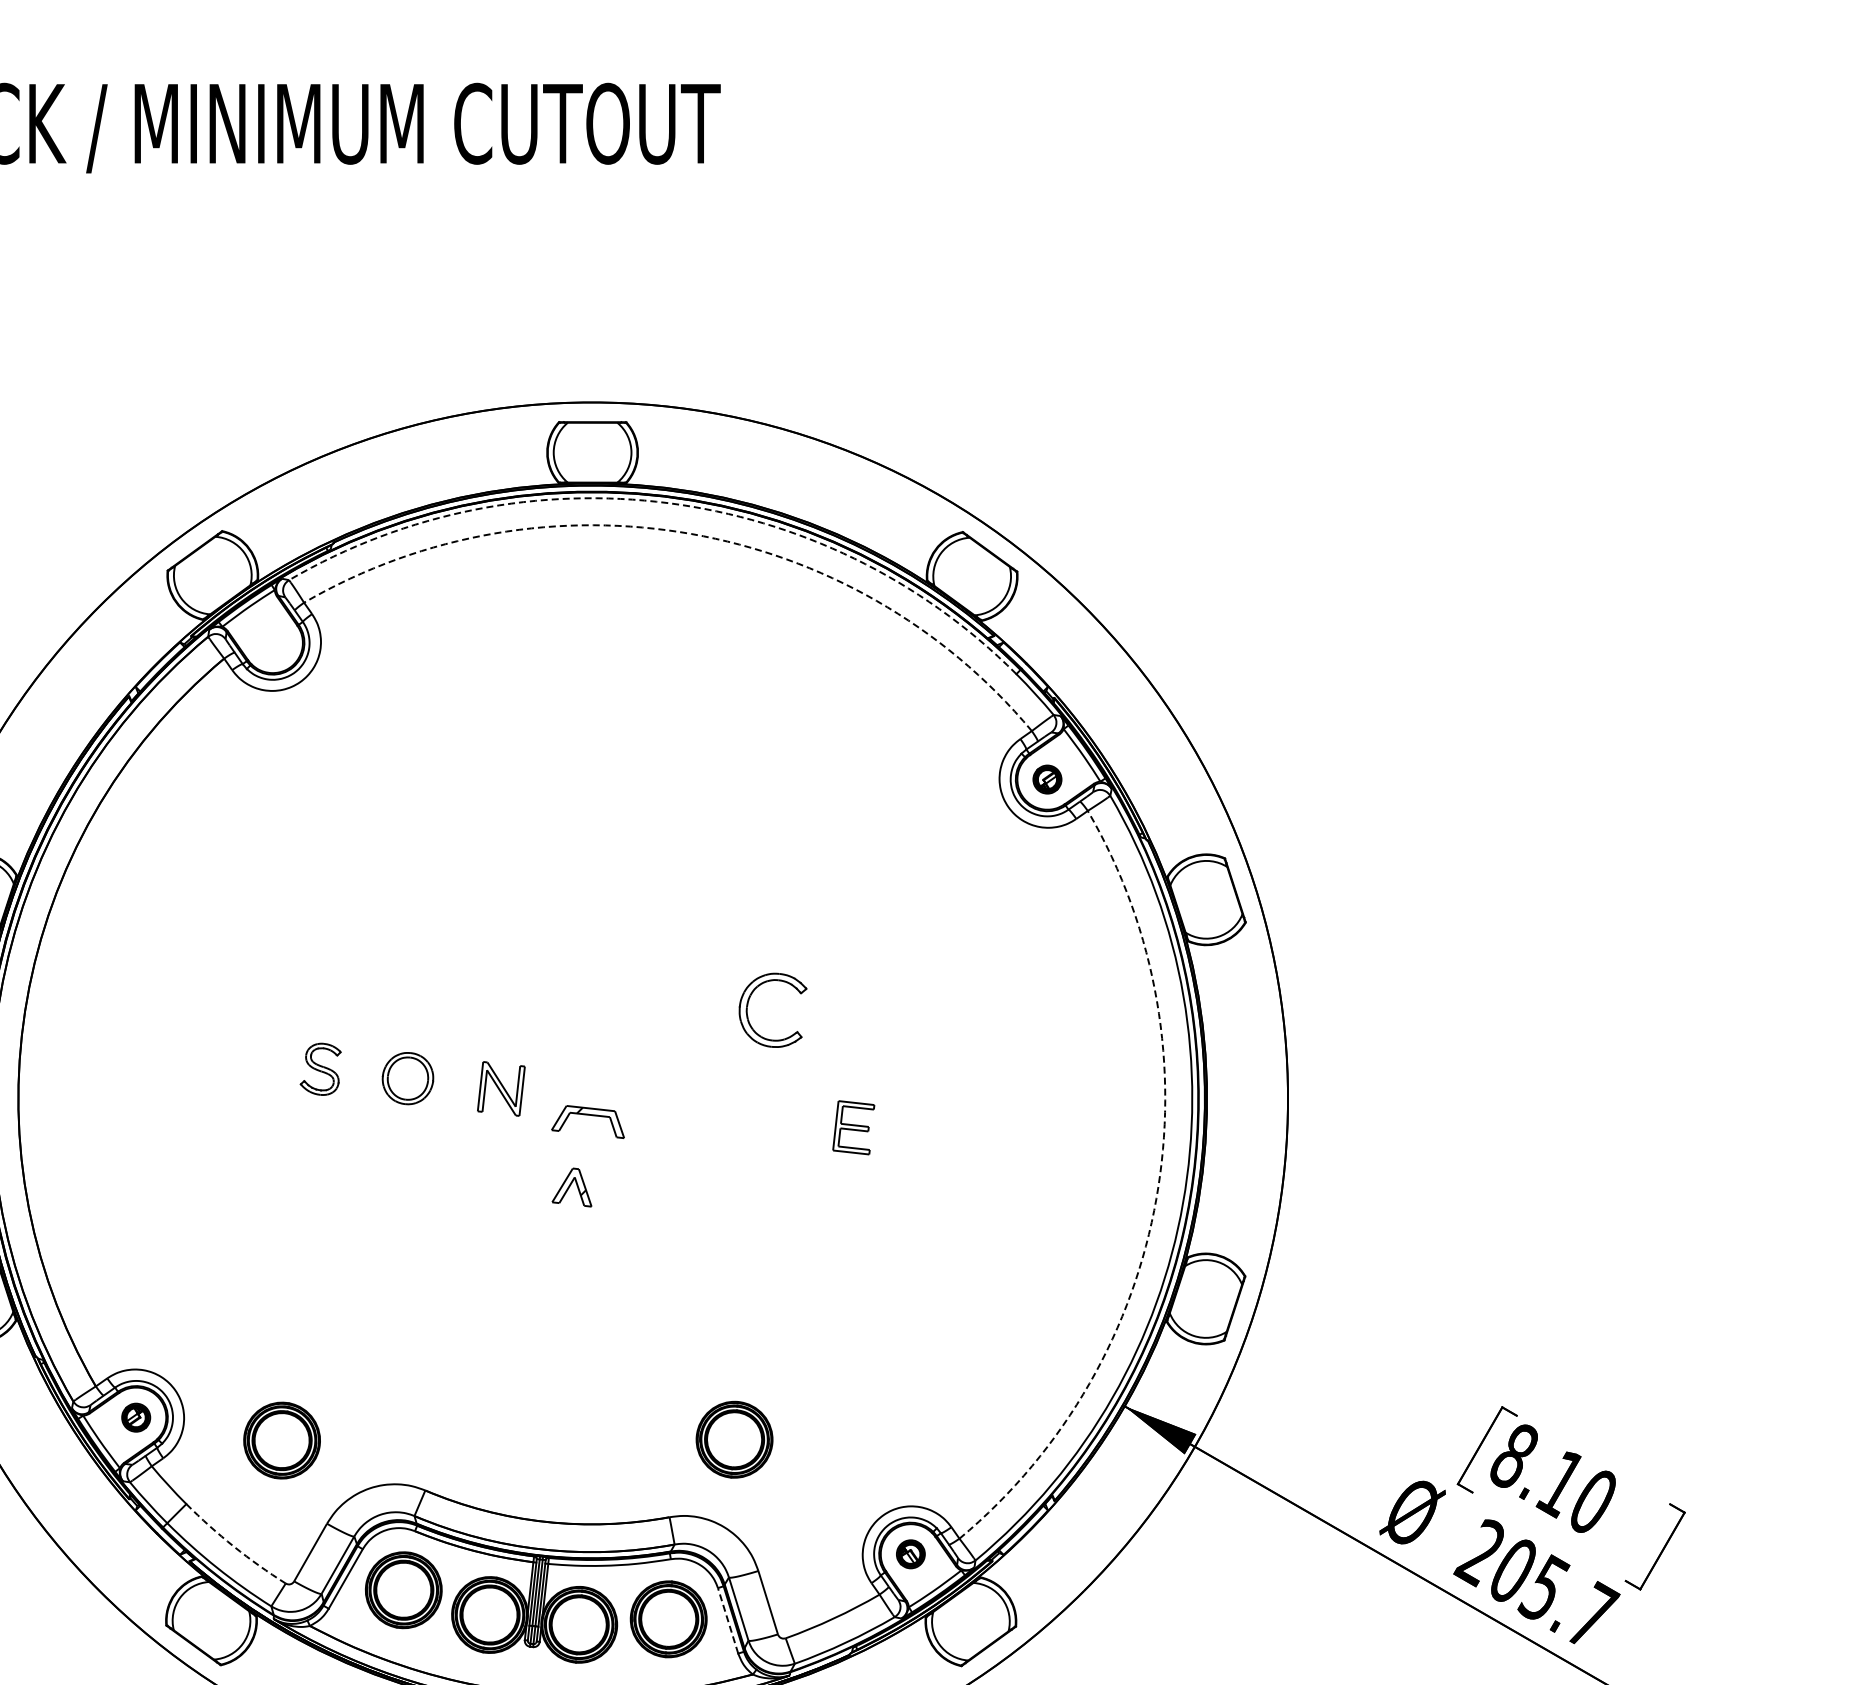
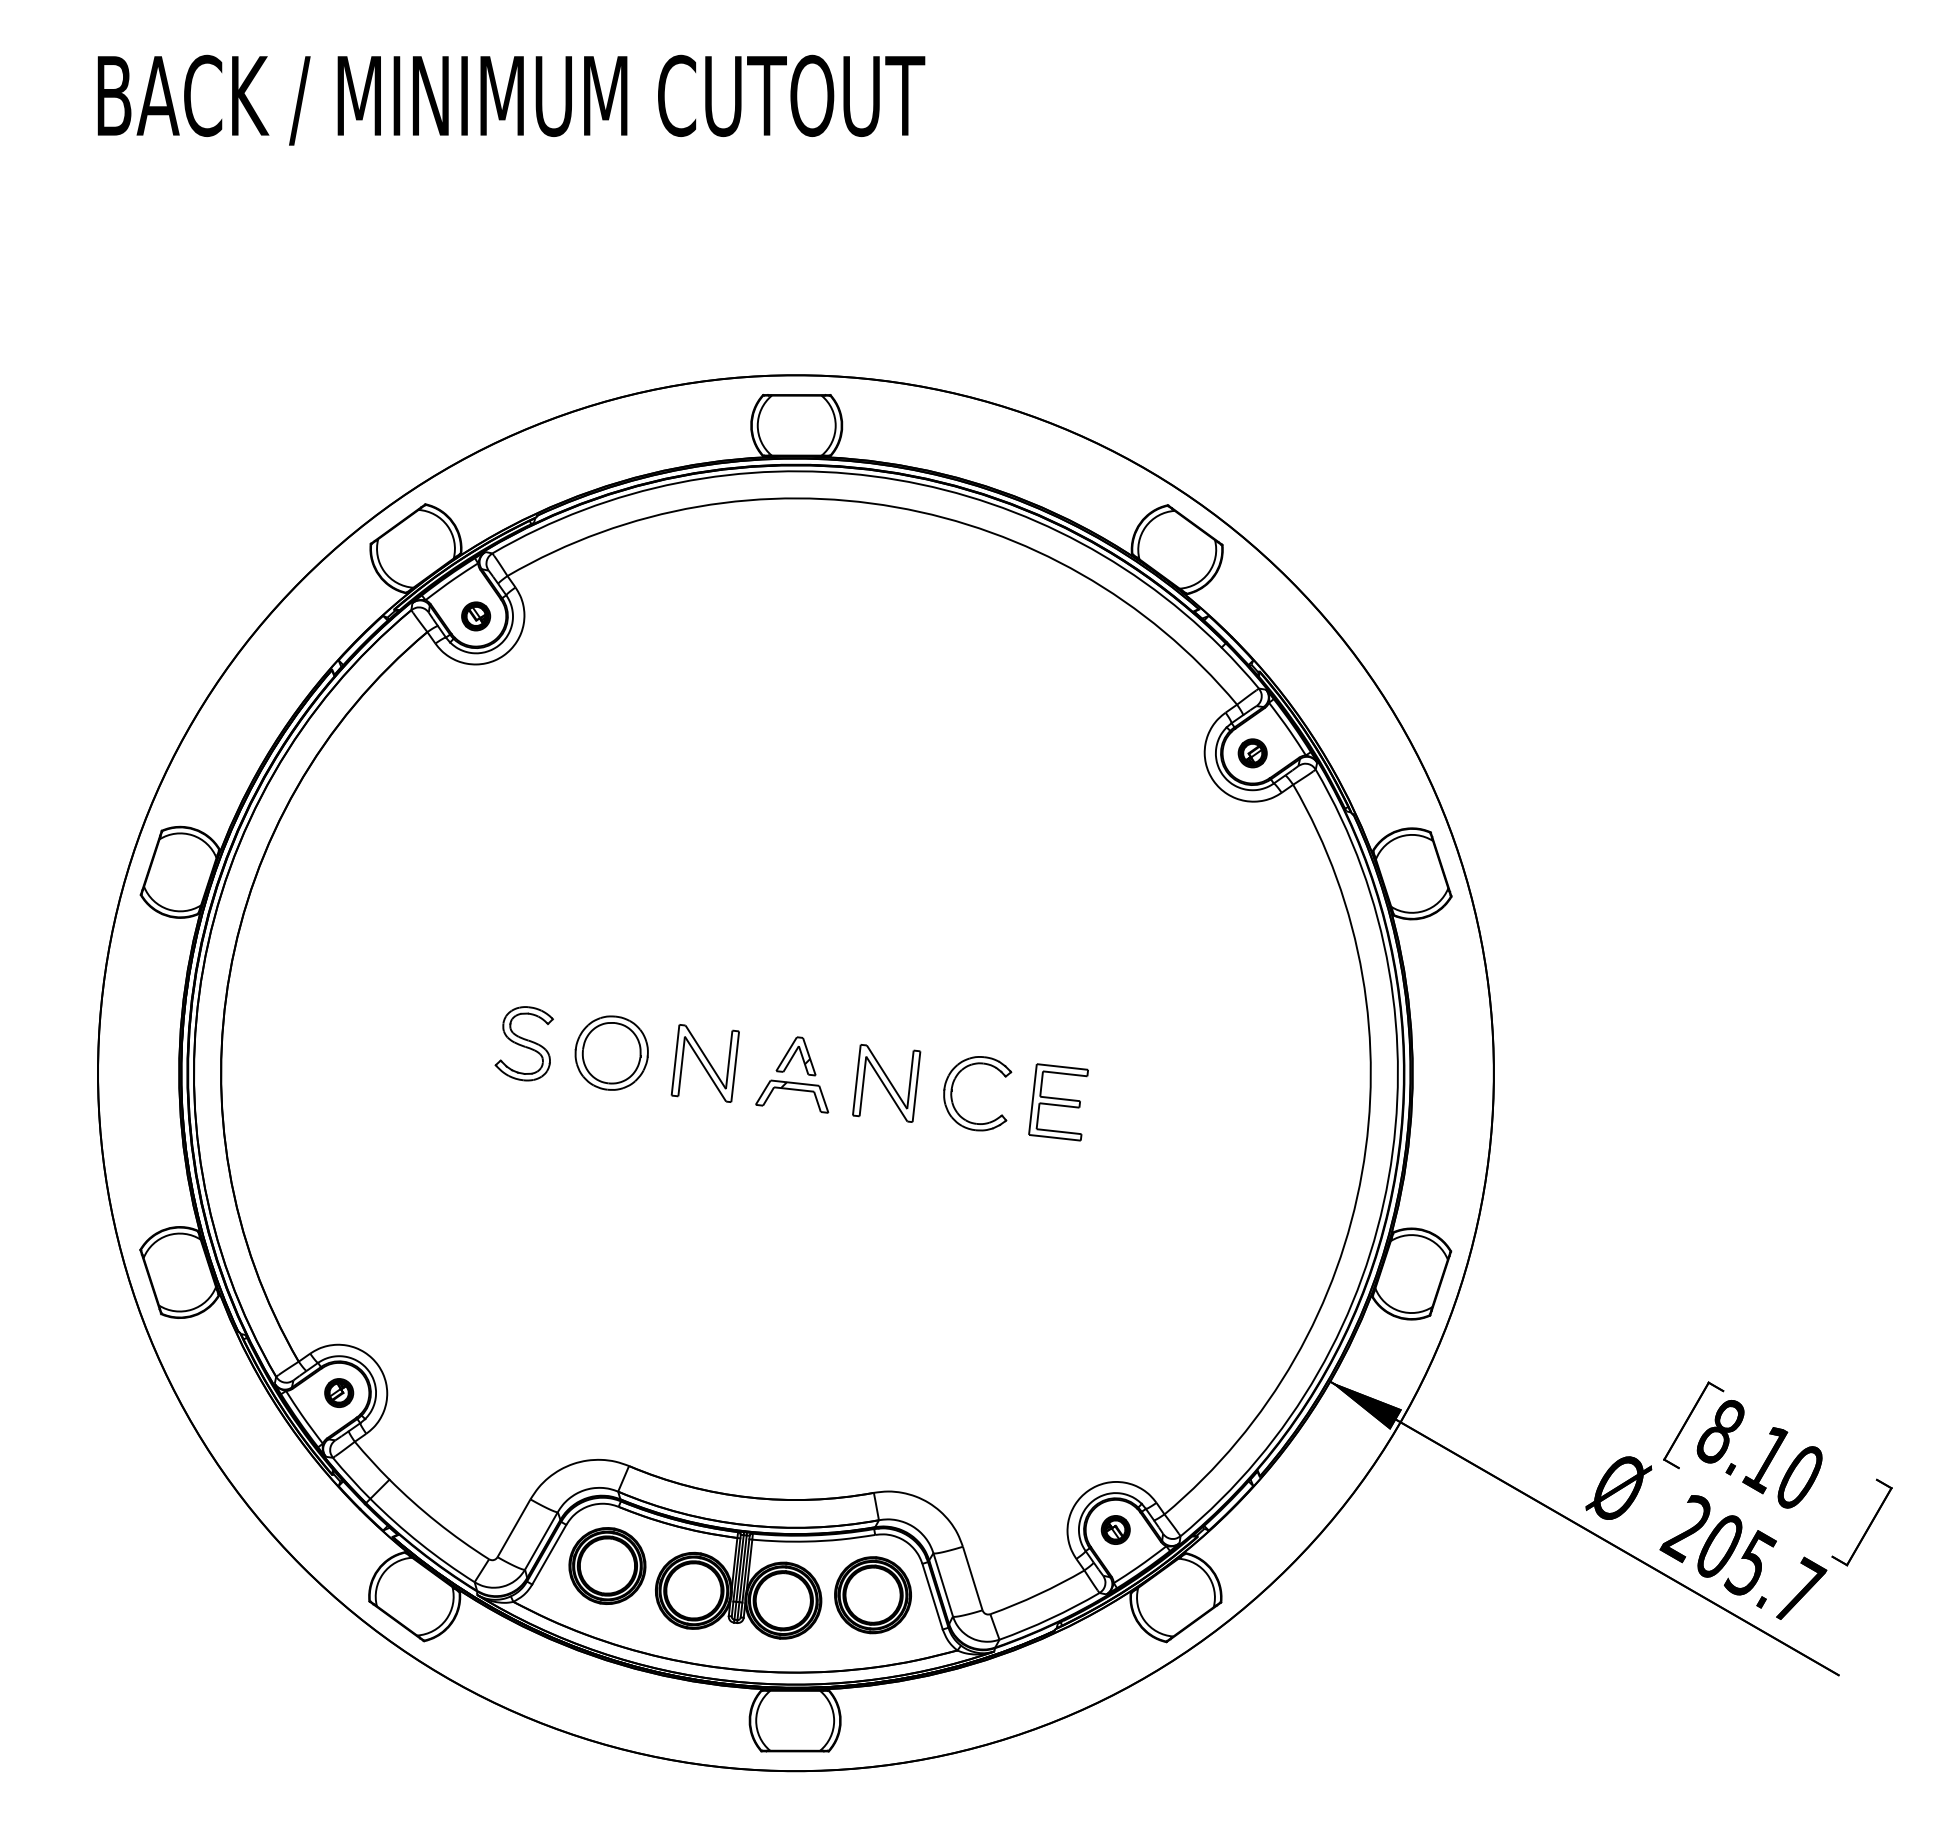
arc: (669, 503) -> (873, 476), dashed -> solid
arc: (691, 534) -> (895, 507), dashed -> solid
part: (273, 643) -> (476, 616), added
part: (748, 1003) -> (953, 1086), moved
part: (320, 1069) -> (523, 1043), size x1.43
part: (407, 1077) -> (611, 1052), size x1.43
part: (500, 1088) -> (704, 1063), size x1.43
part: (682, 1108) -> (886, 1083), added
part: (853, 1127) -> (1058, 1102), size x1.43
part: (571, 1187) -> (795, 1056), moved
arc: (1156, 1198) -> (1362, 1173), dashed -> solid
part: (282, 1440) -> (485, 1415), removed
part: (734, 1440) -> (938, 1415), removed
arc: (234, 1546) -> (437, 1522), dashed -> solid
line: (728, 1620) -> (932, 1596), dashed -> solid

